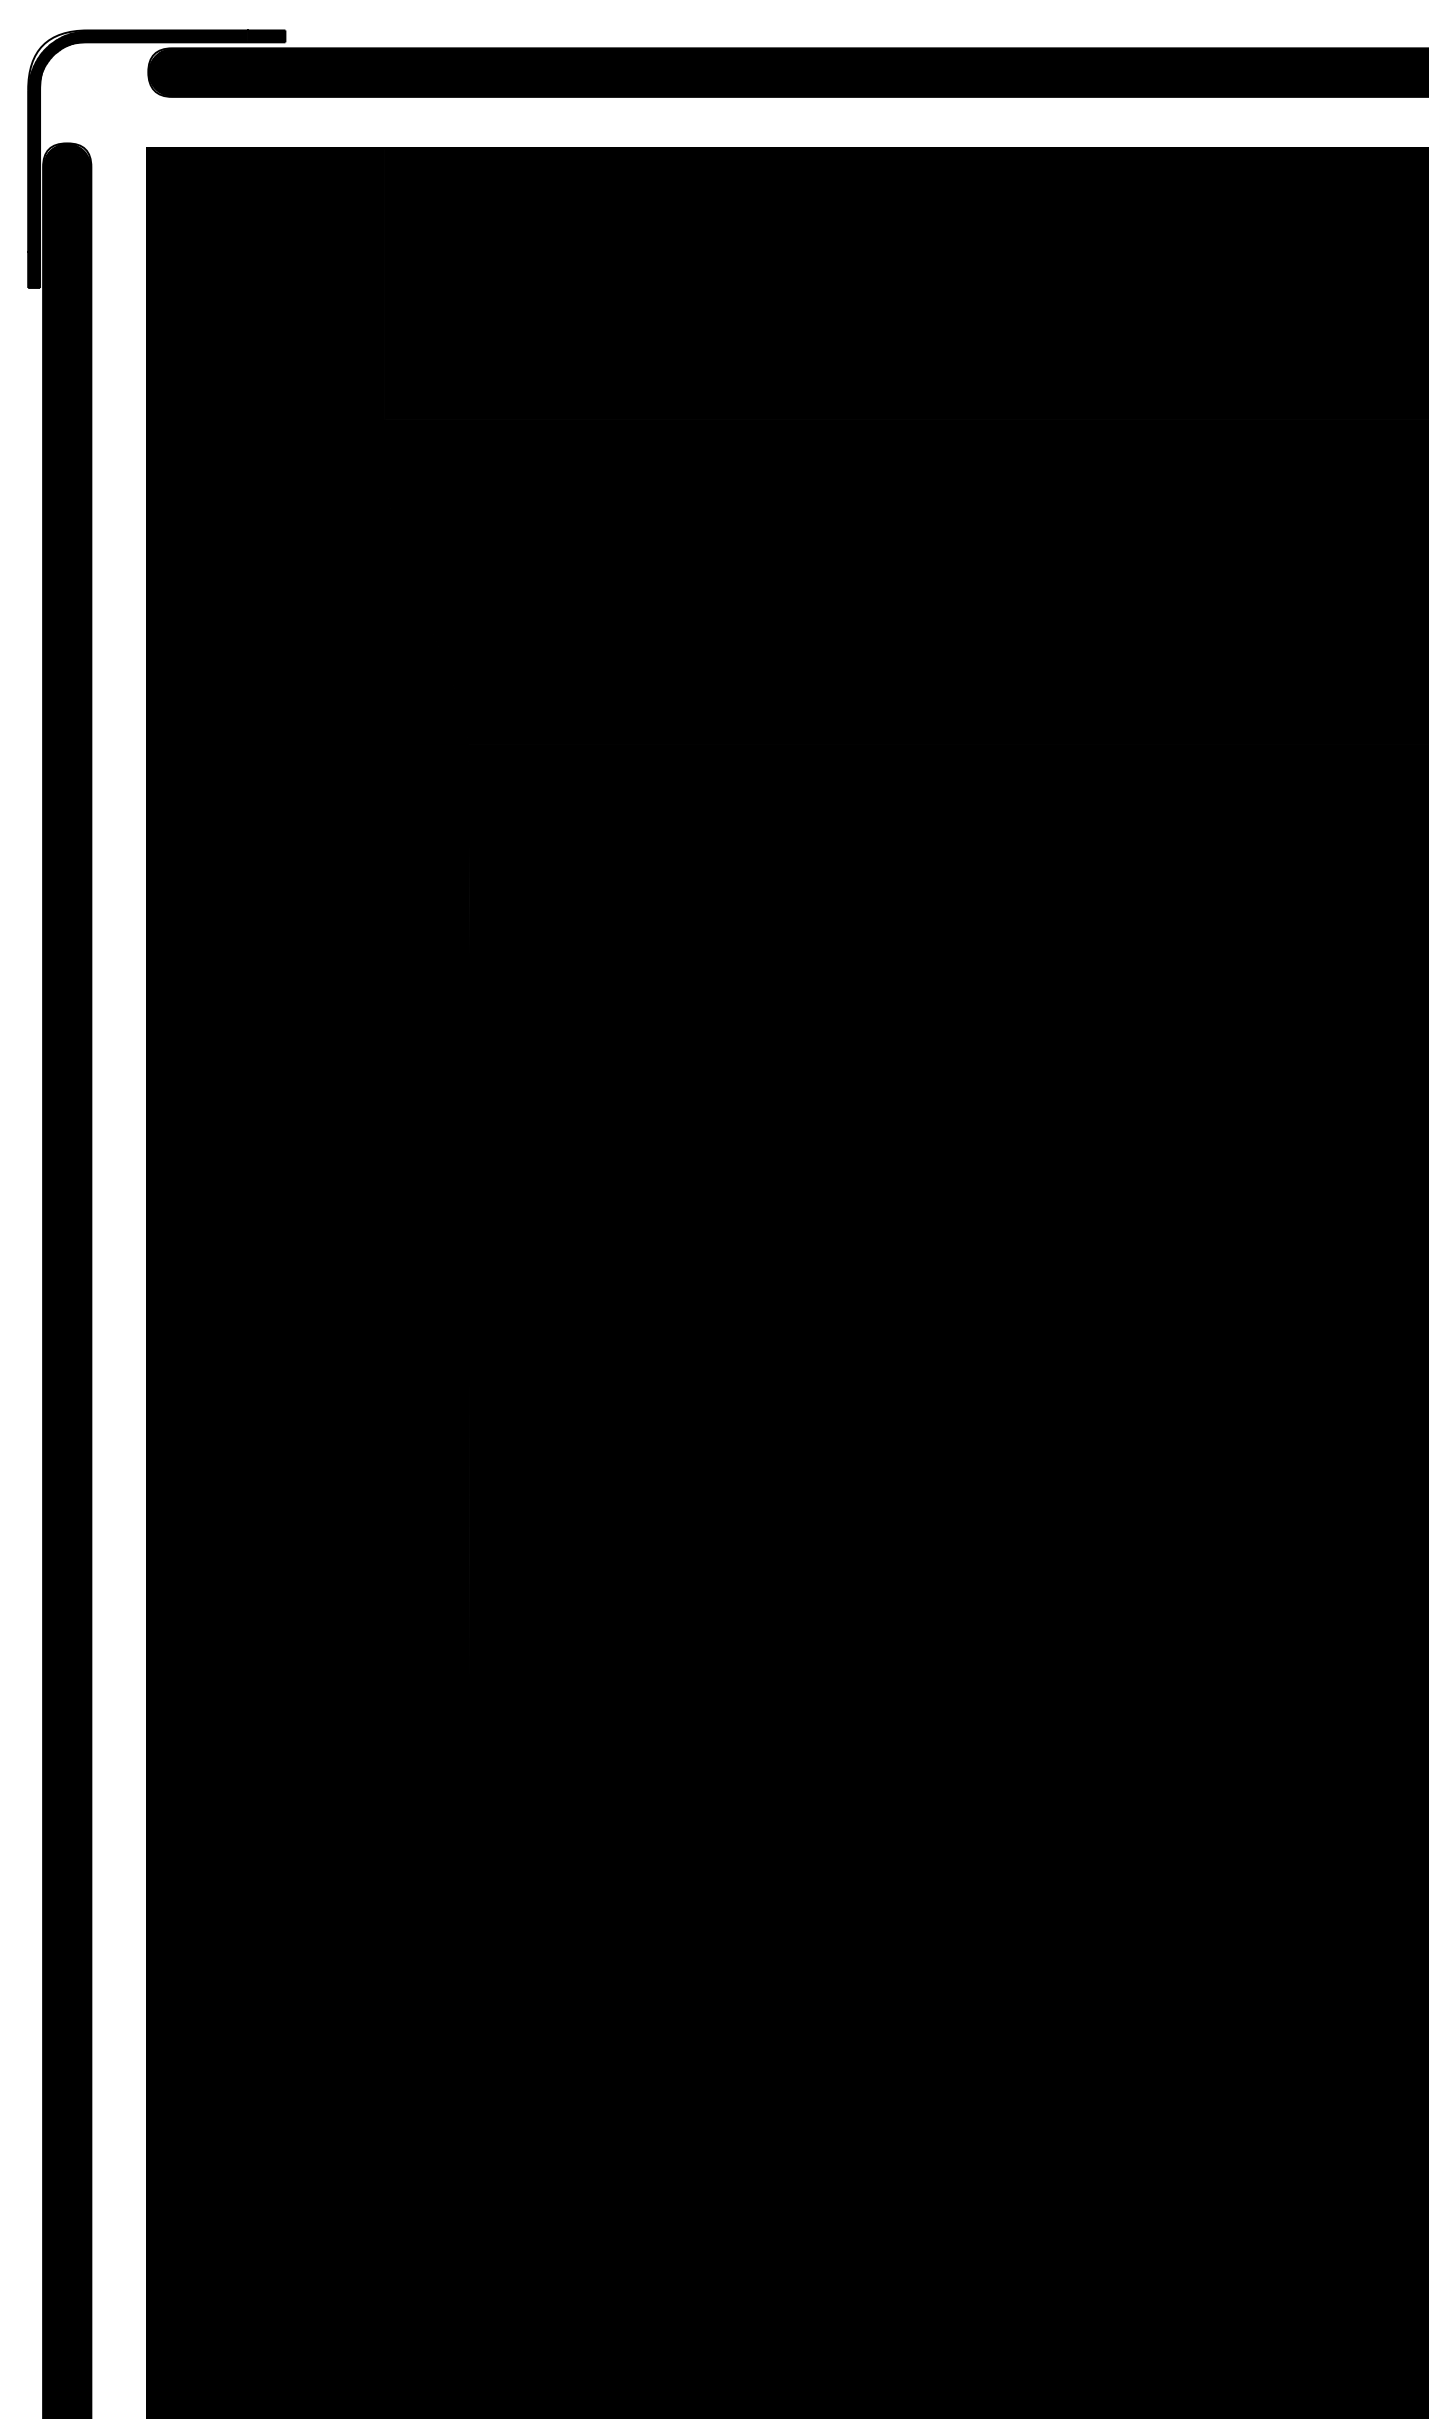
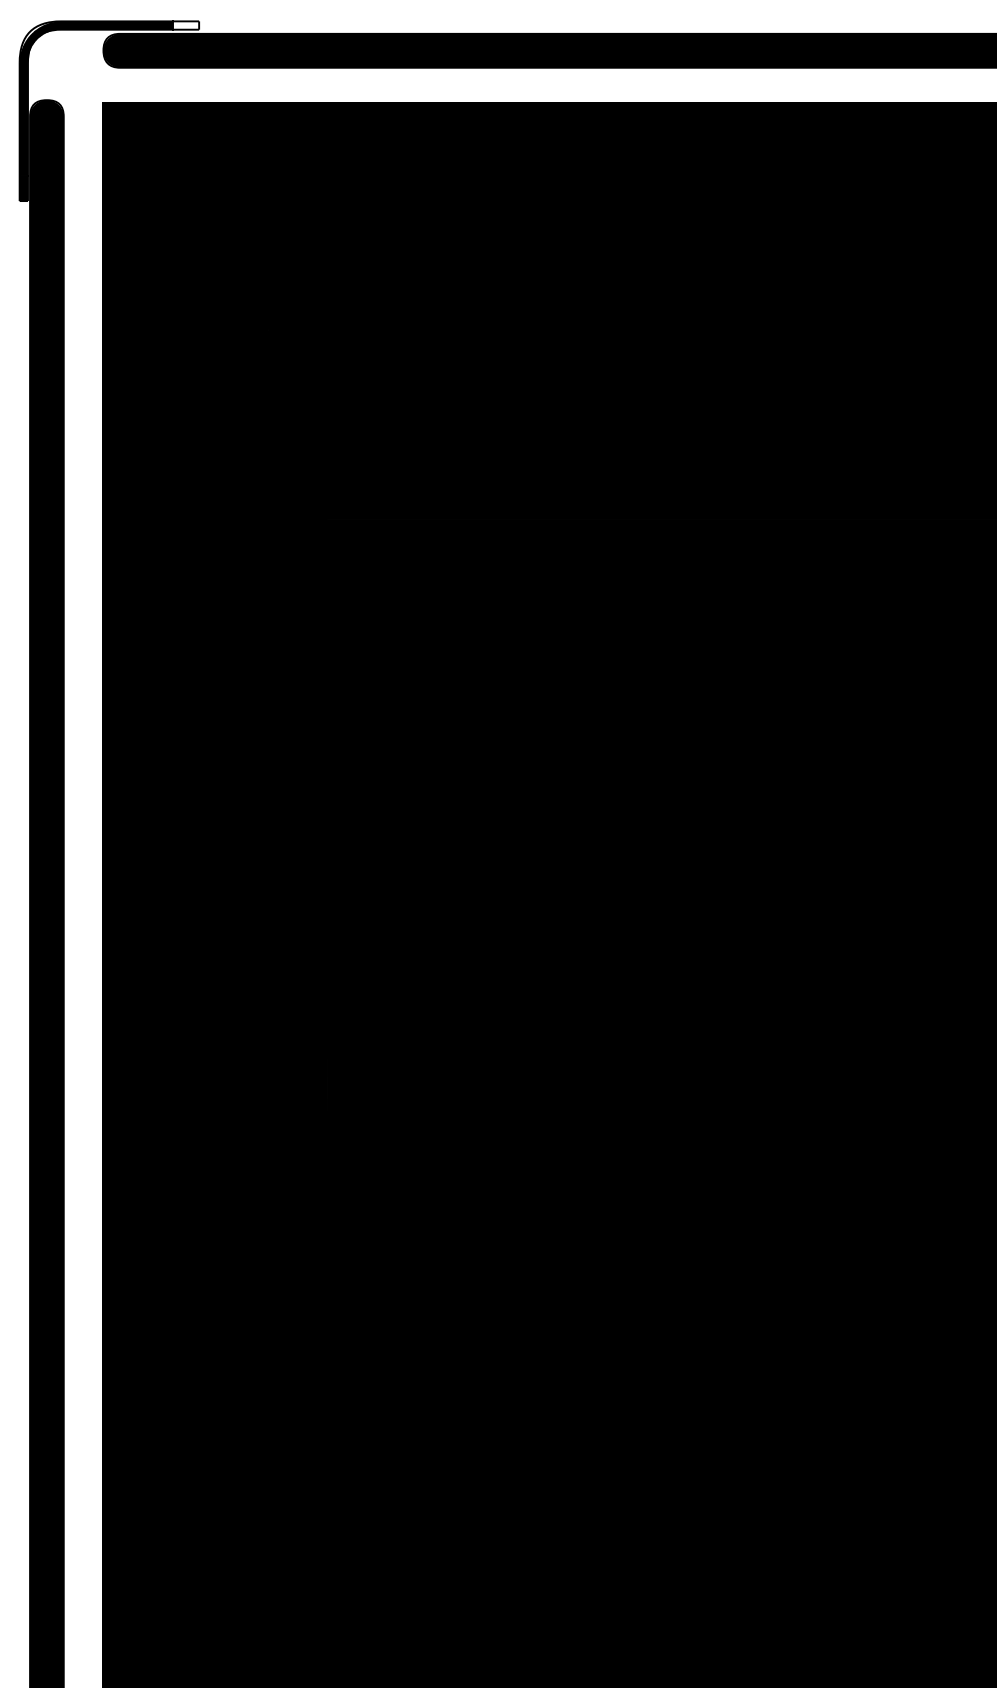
fill: (265, 36) -> (185, 25), removed

